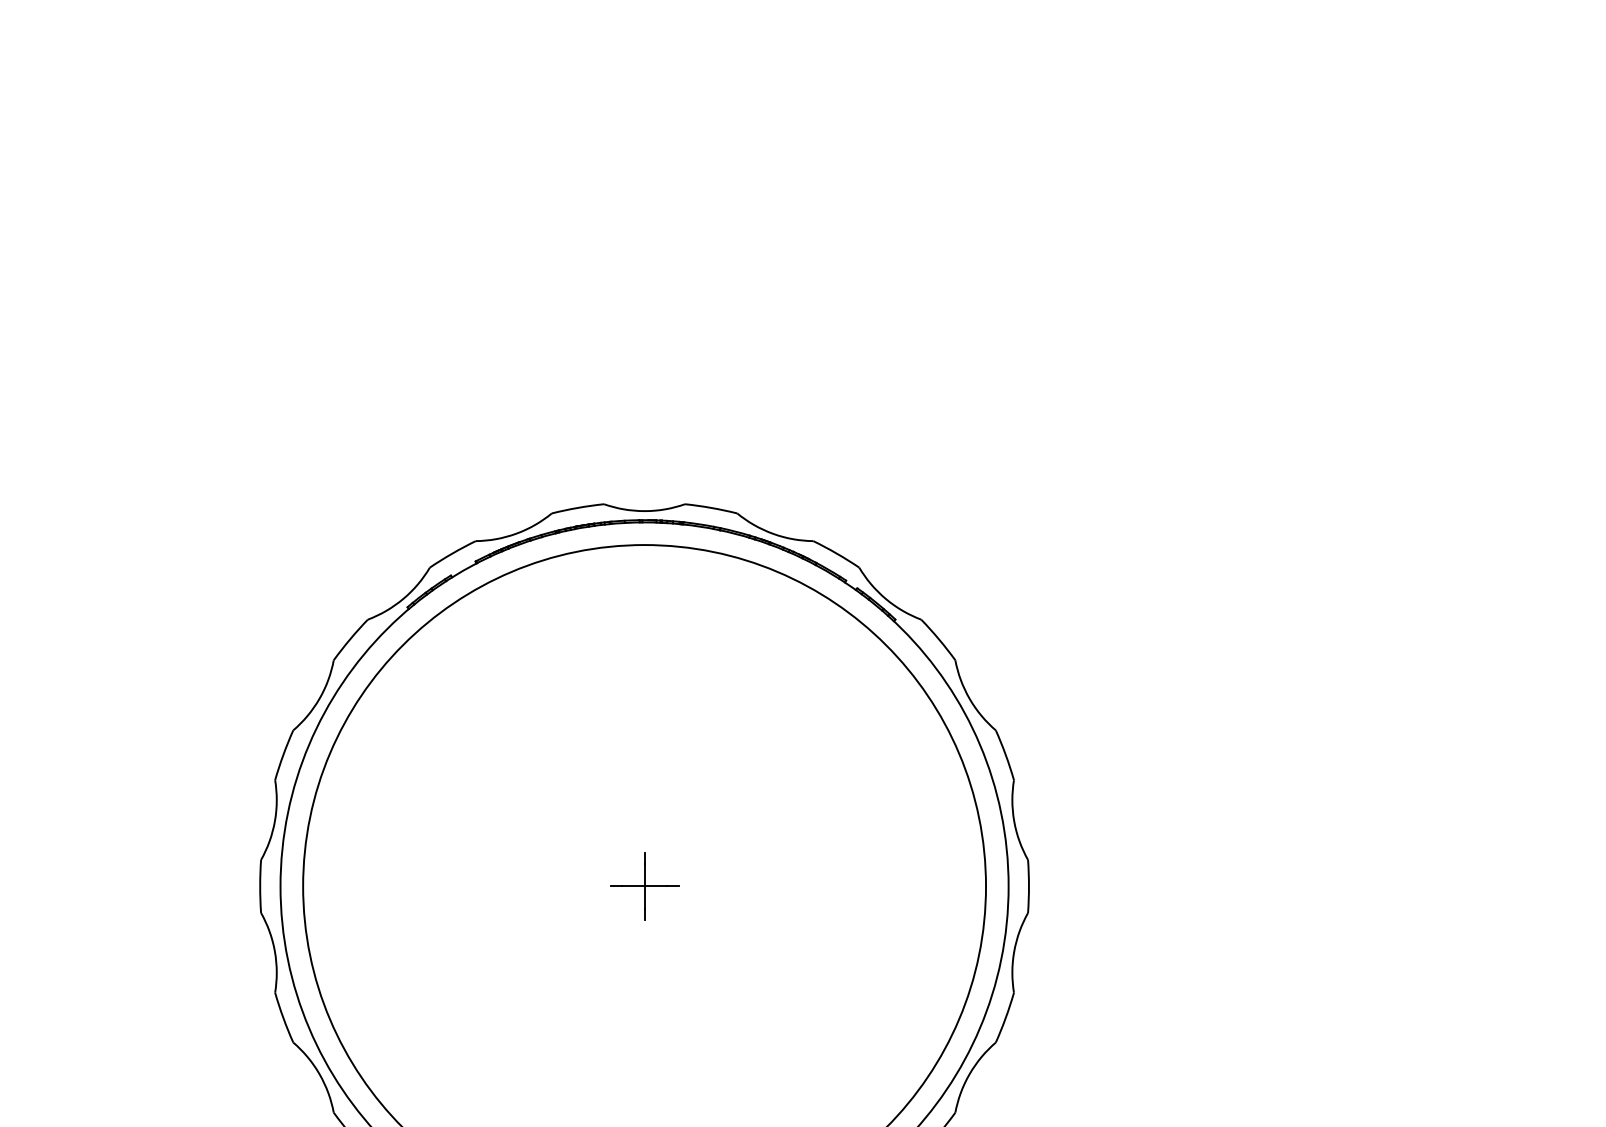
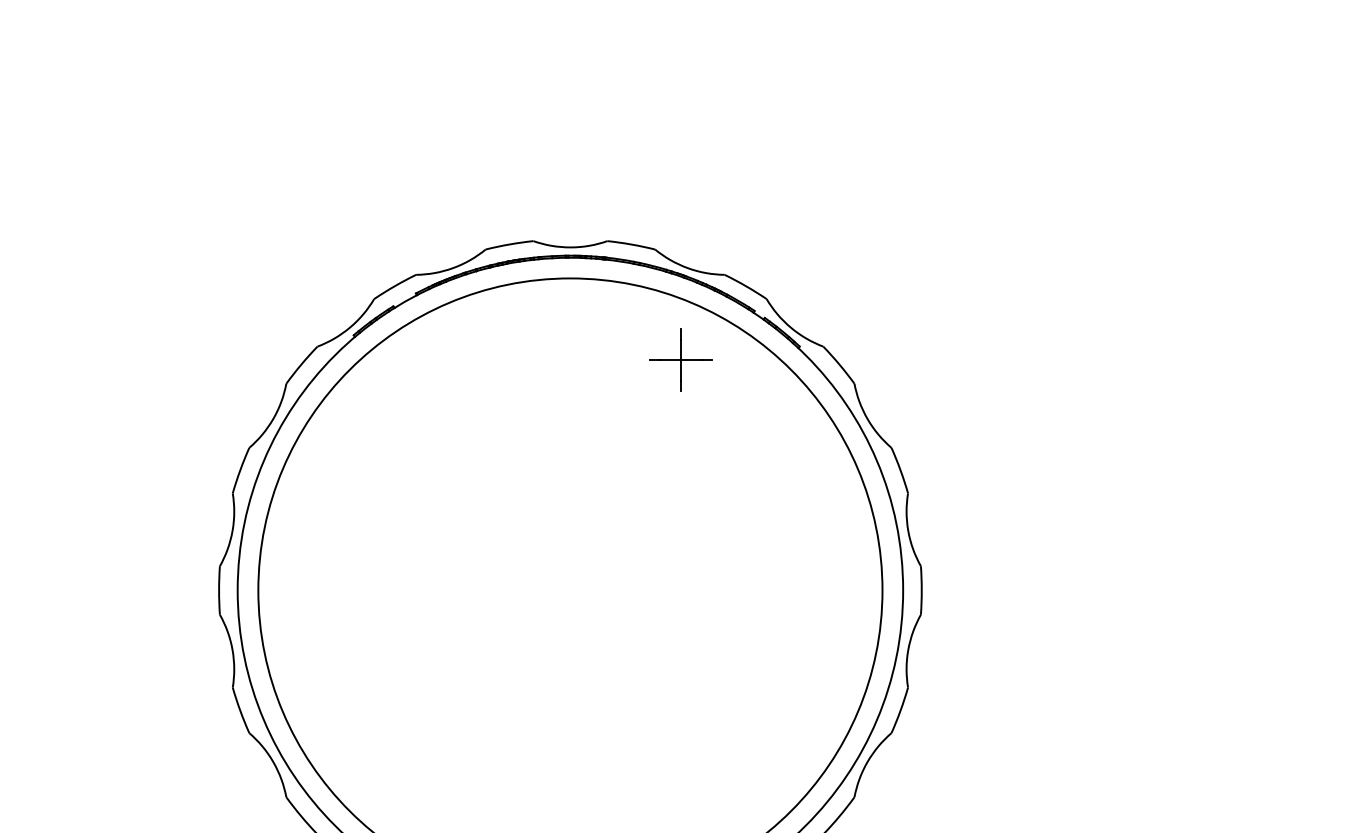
part: (644, 886) -> (680, 360), moved

